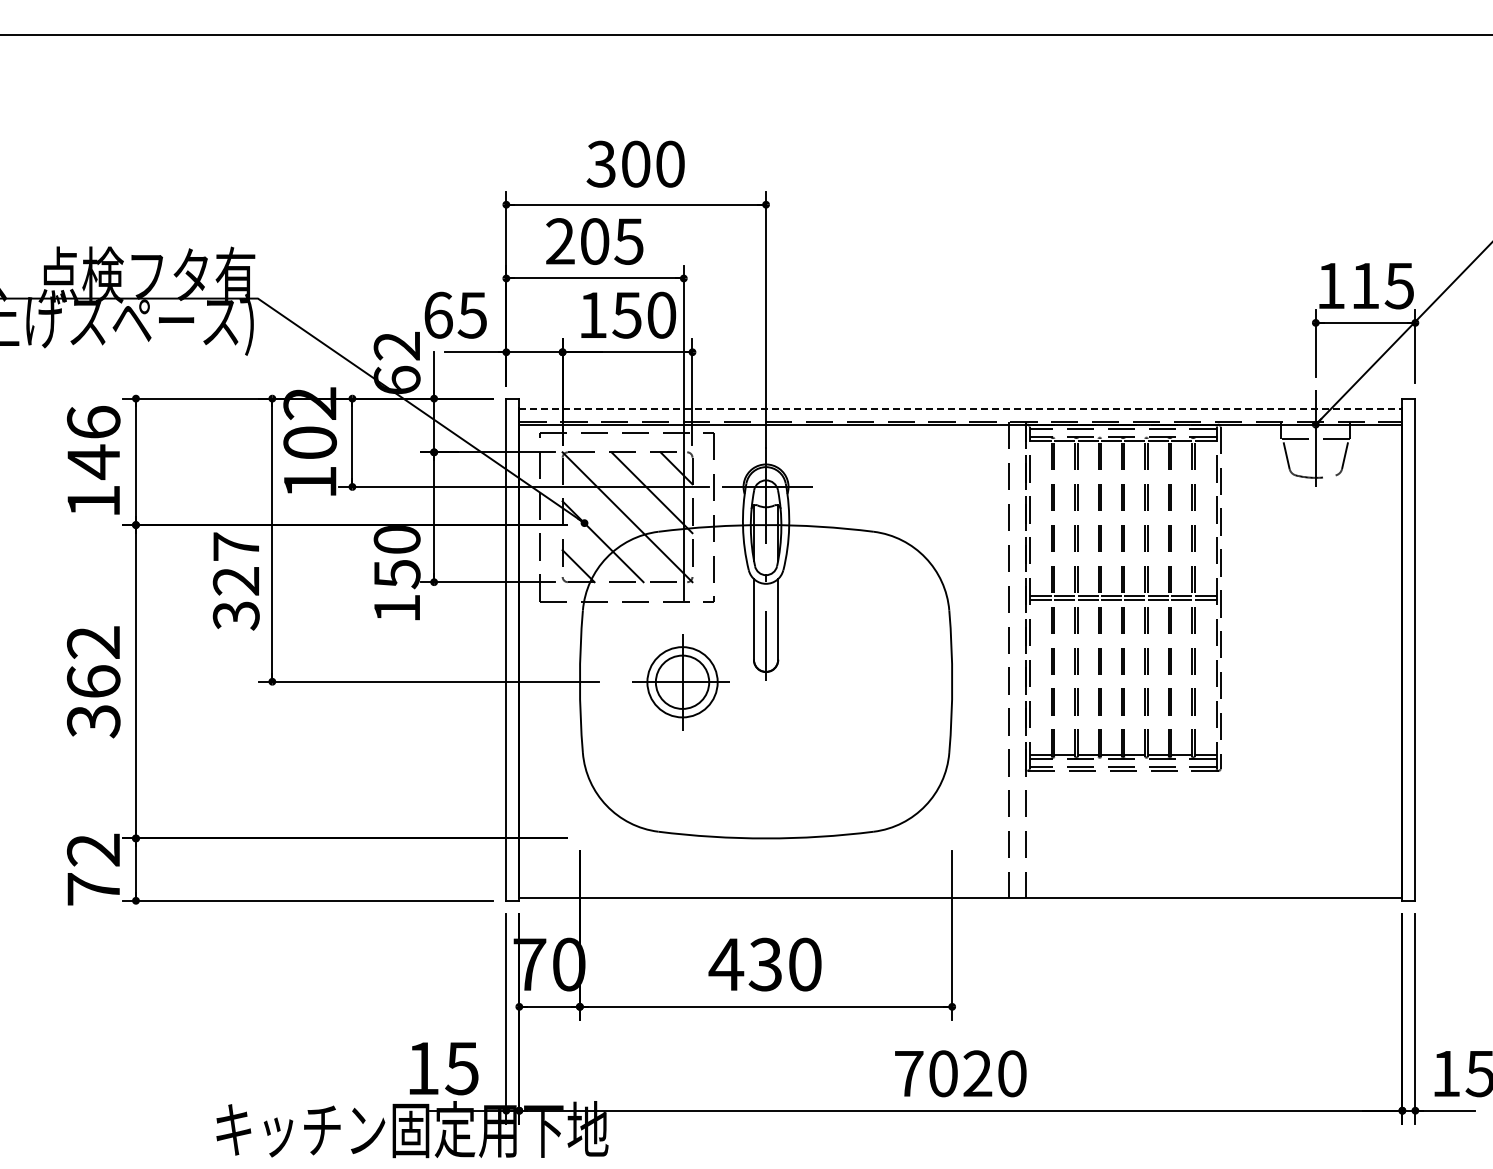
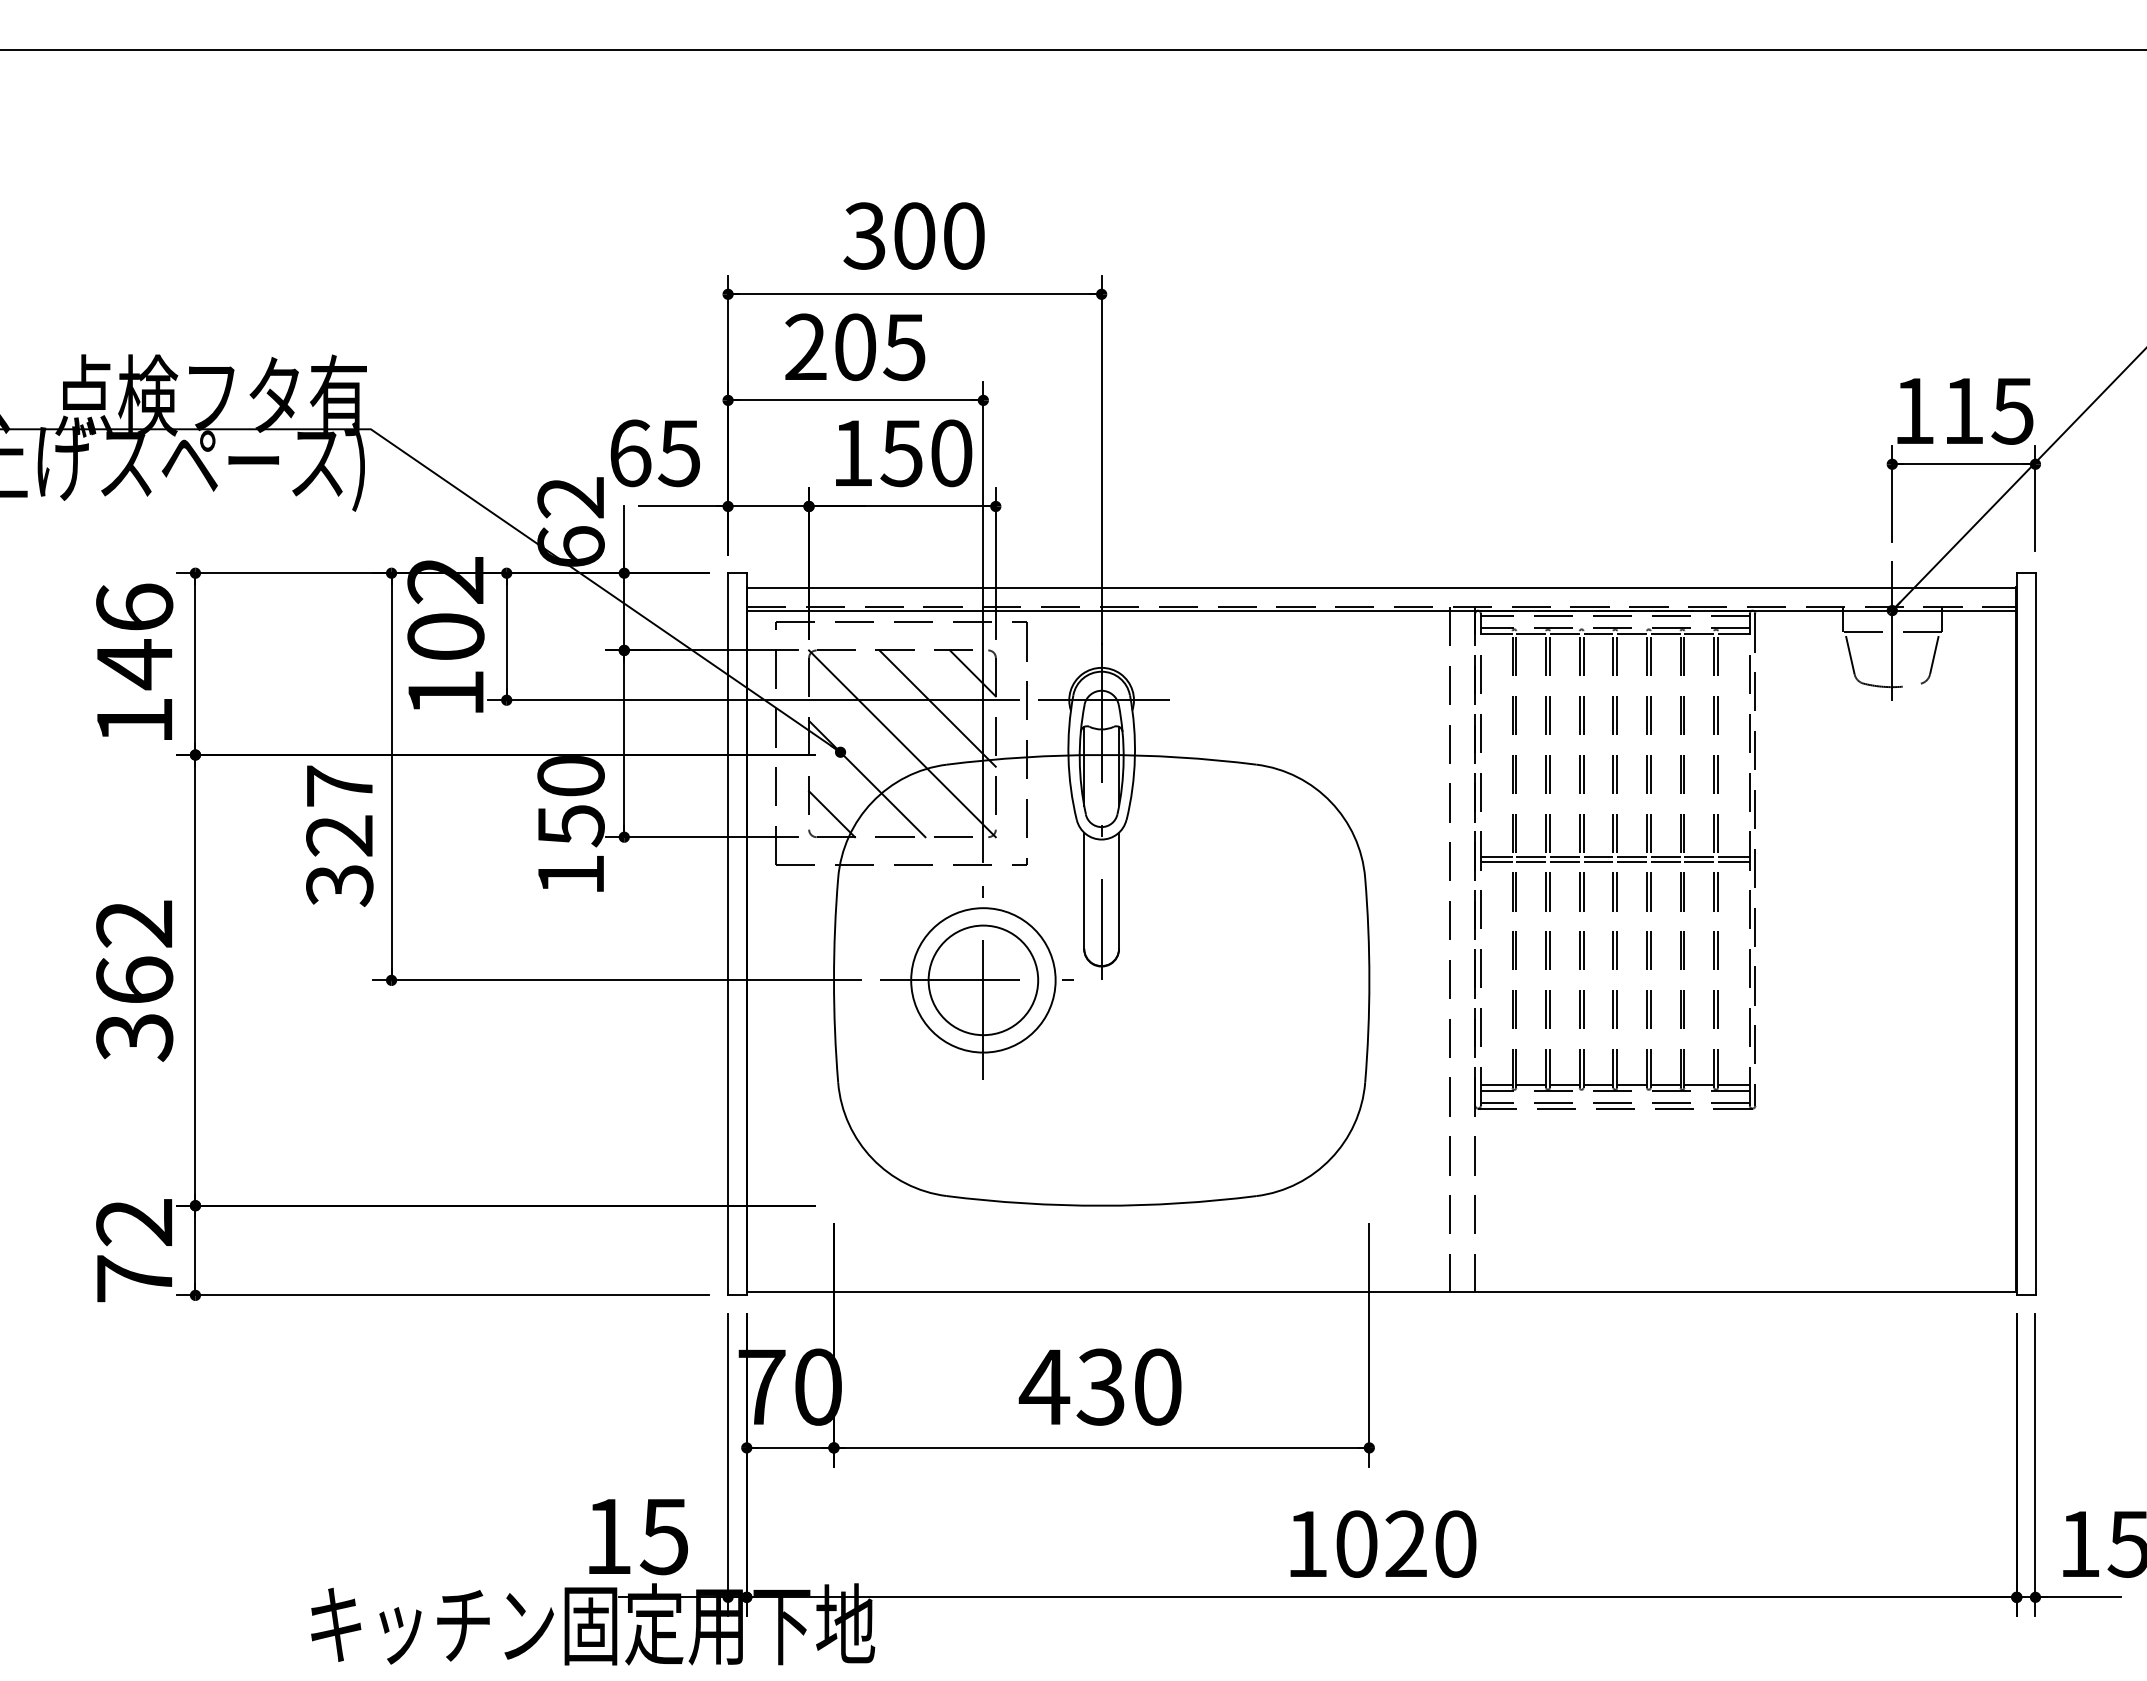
line: (960, 409) -> (1381, 588), dashed -> solid
part: (679, 683) -> (977, 982), size x1.43
text: (909, 1073) -> (1307, 1543), 7020 -> 1020

